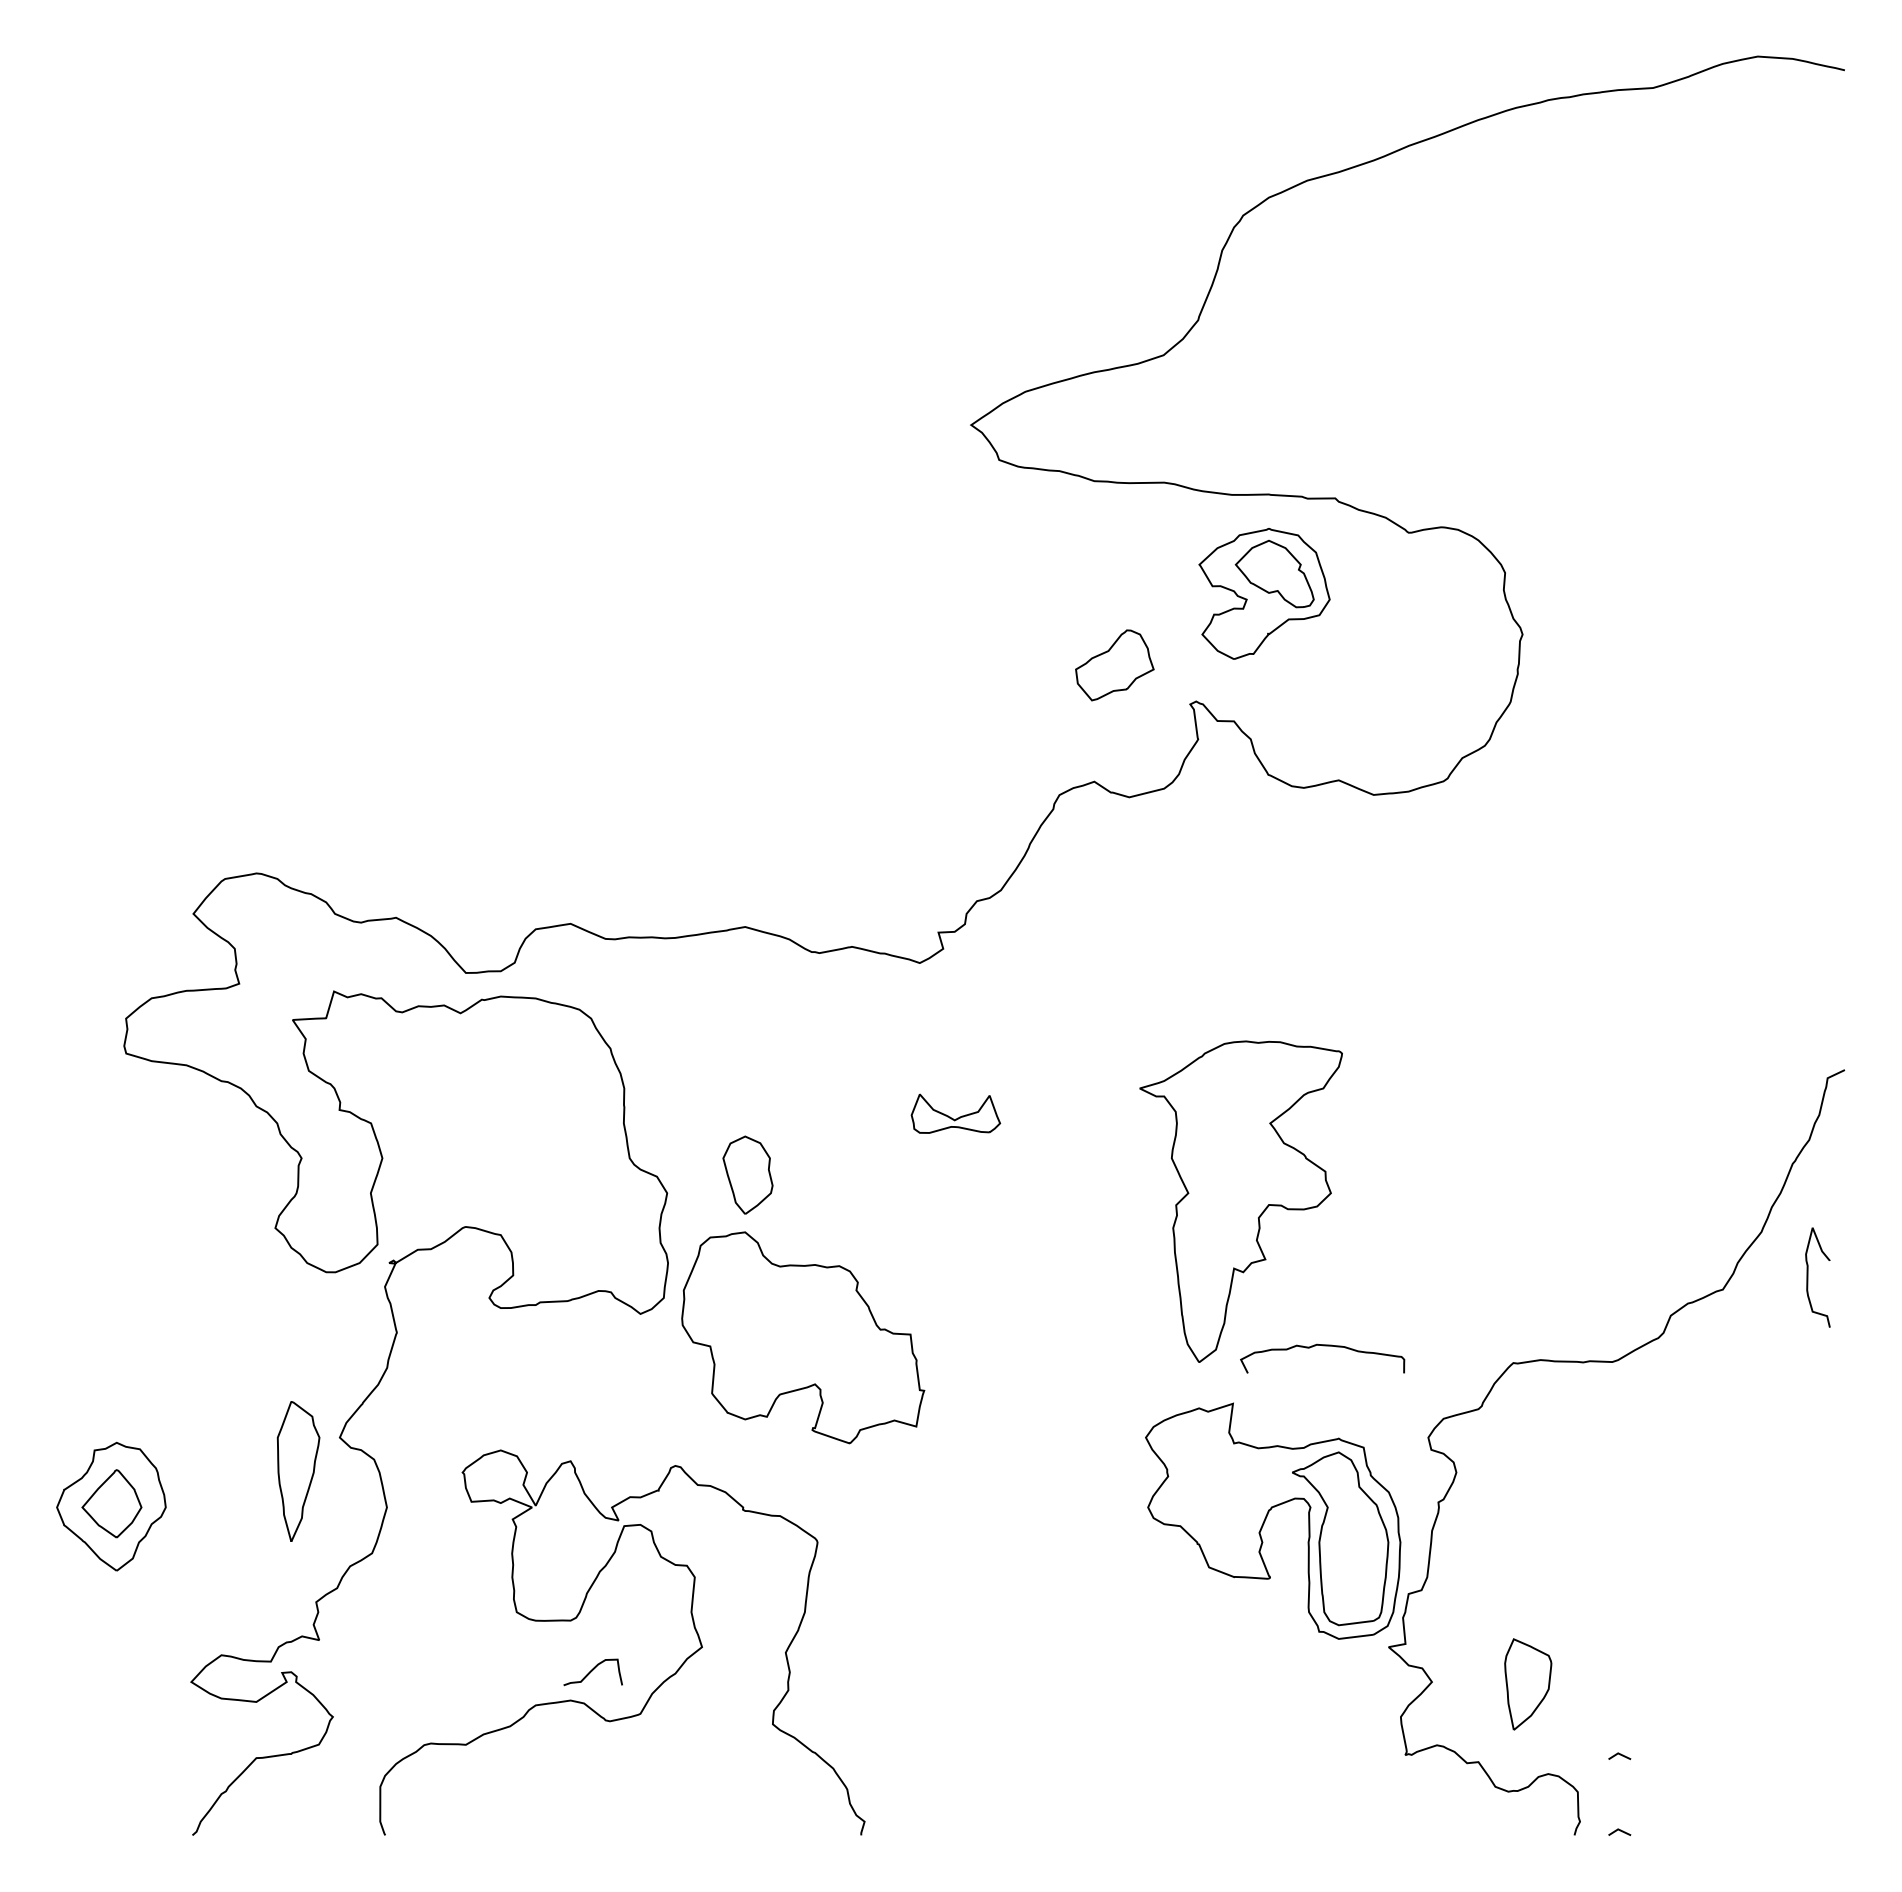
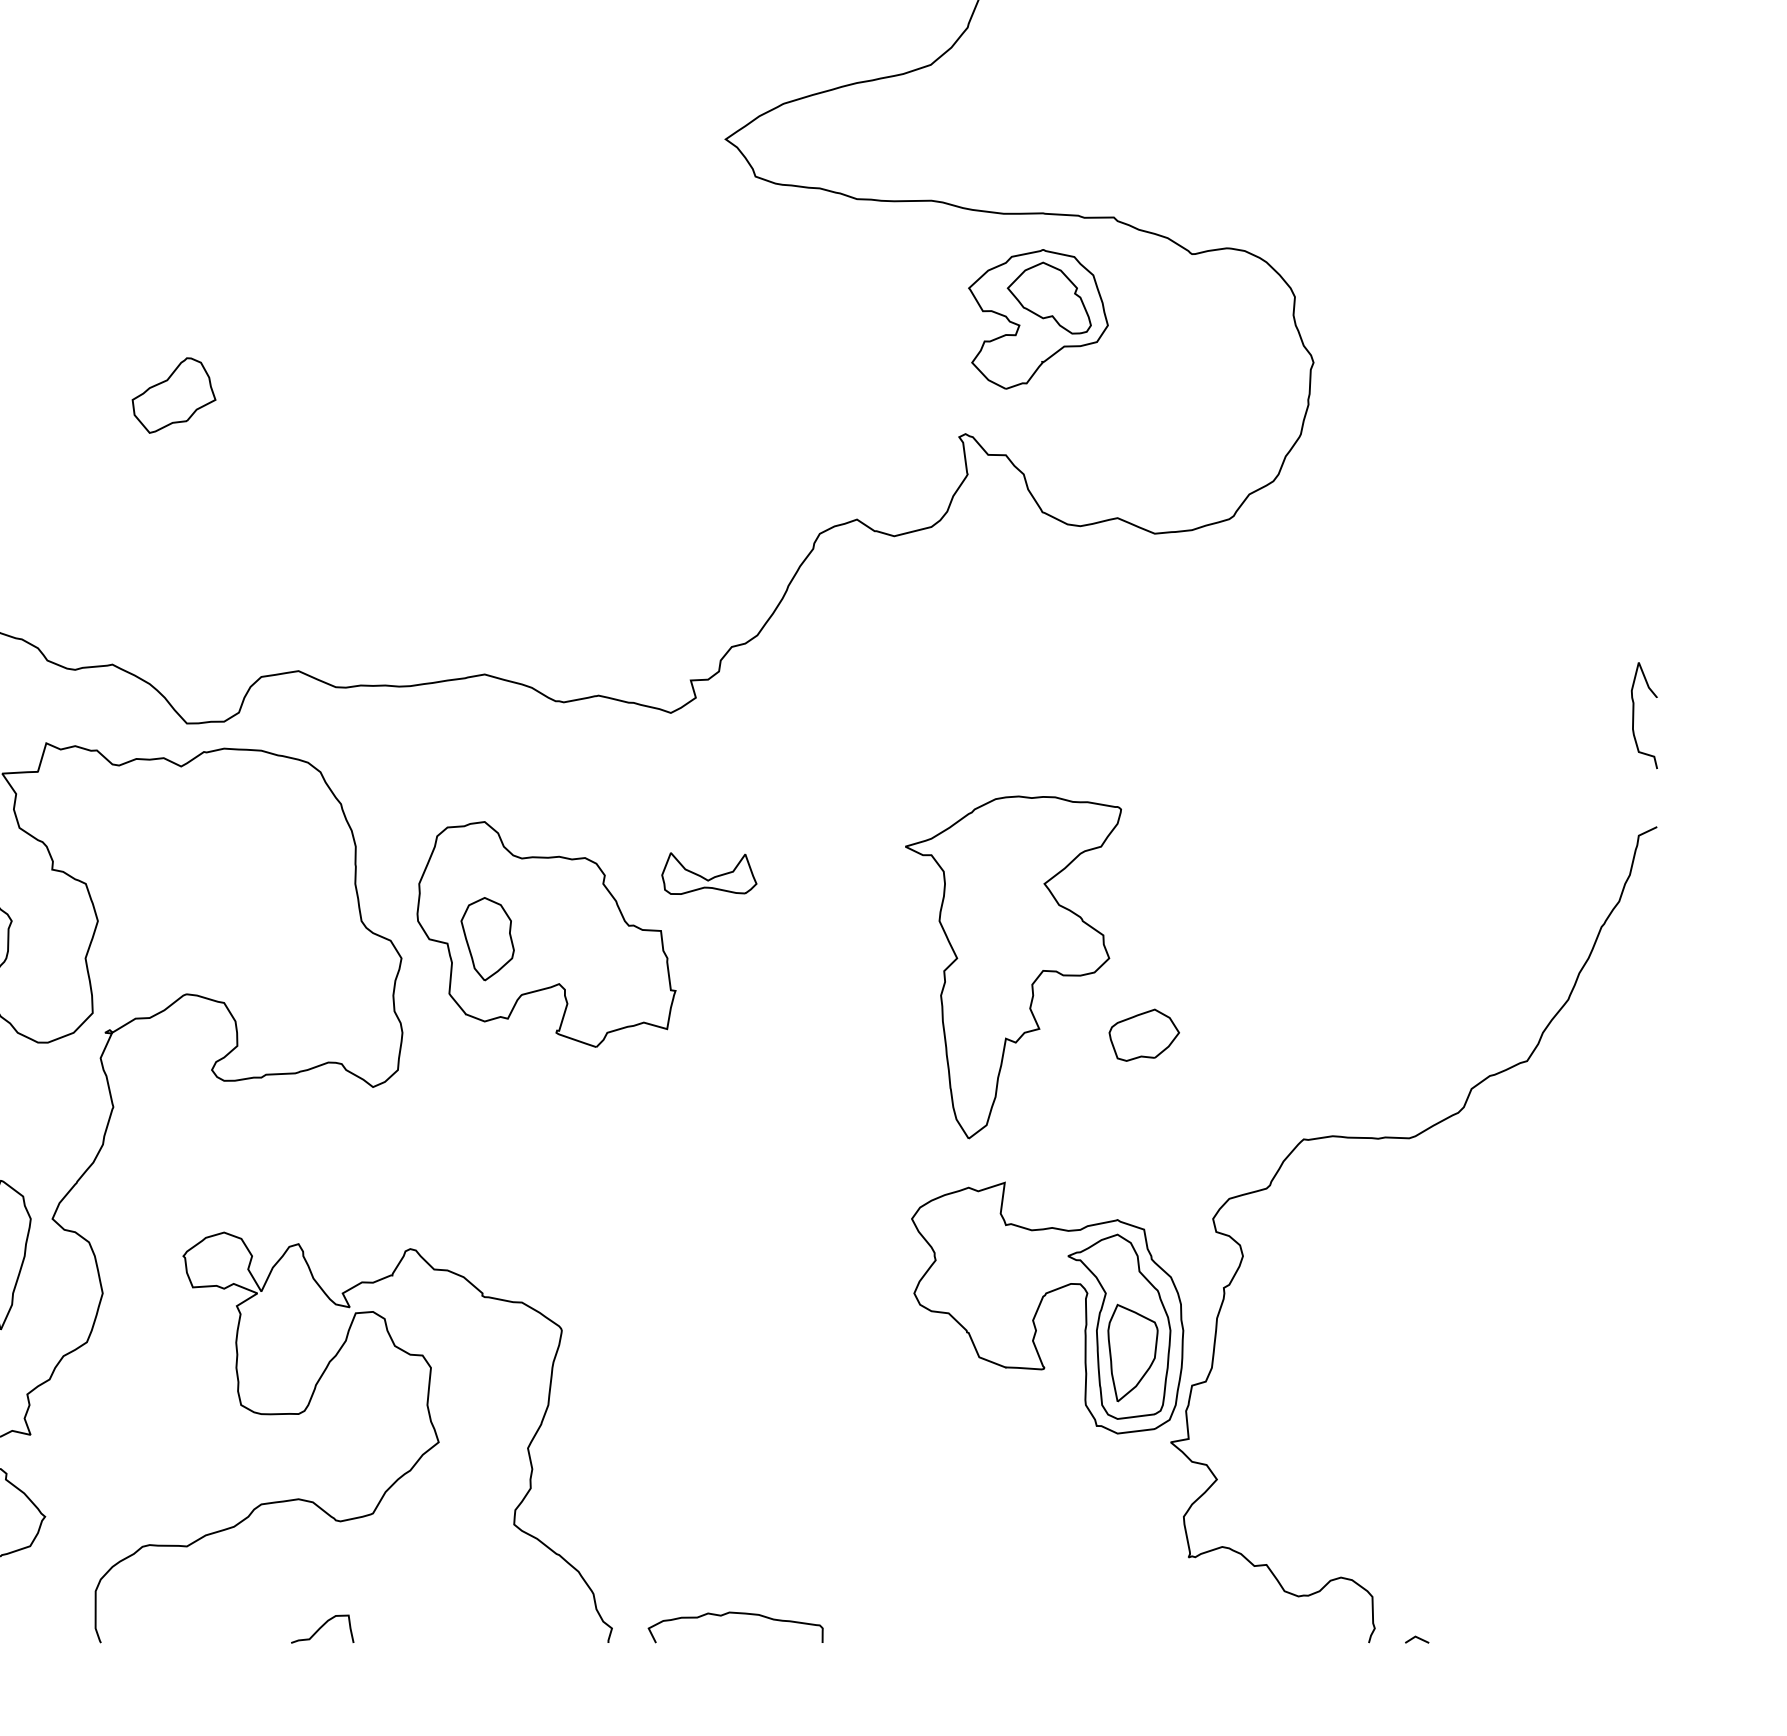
part: (1114, 665) -> (173, 395), moved
part: (1363, 1265) -> (1143, 1035), added
curve: (1808, 1277) -> (1634, 715), moved
part: (803, 1337) -> (546, 934), moved
curve: (1323, 1346) -> (736, 1614), moved
curve: (592, 1671) -> (321, 1628), moved
part: (1528, 1684) -> (1133, 1353), moved
line: (1619, 1754) -> (1416, 1556), removed

